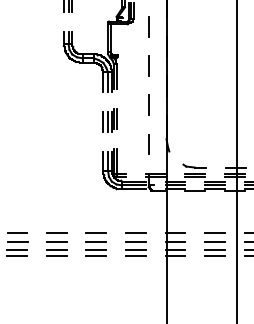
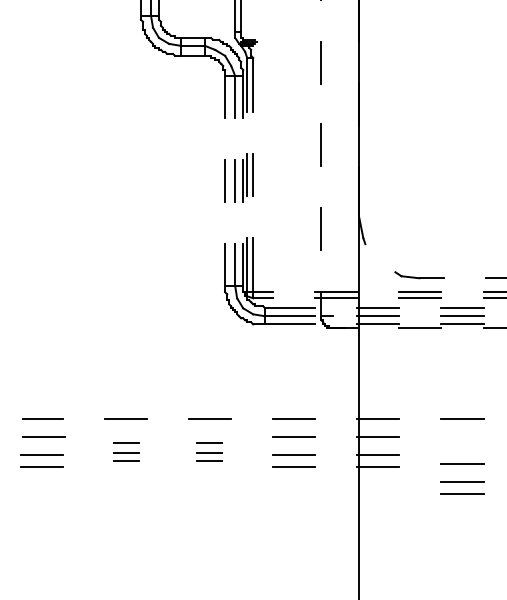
part: (56, 248) -> (125, 450), size x0.6
part: (95, 248) -> (208, 450), size x0.6
part: (214, 248) -> (461, 478), moved

